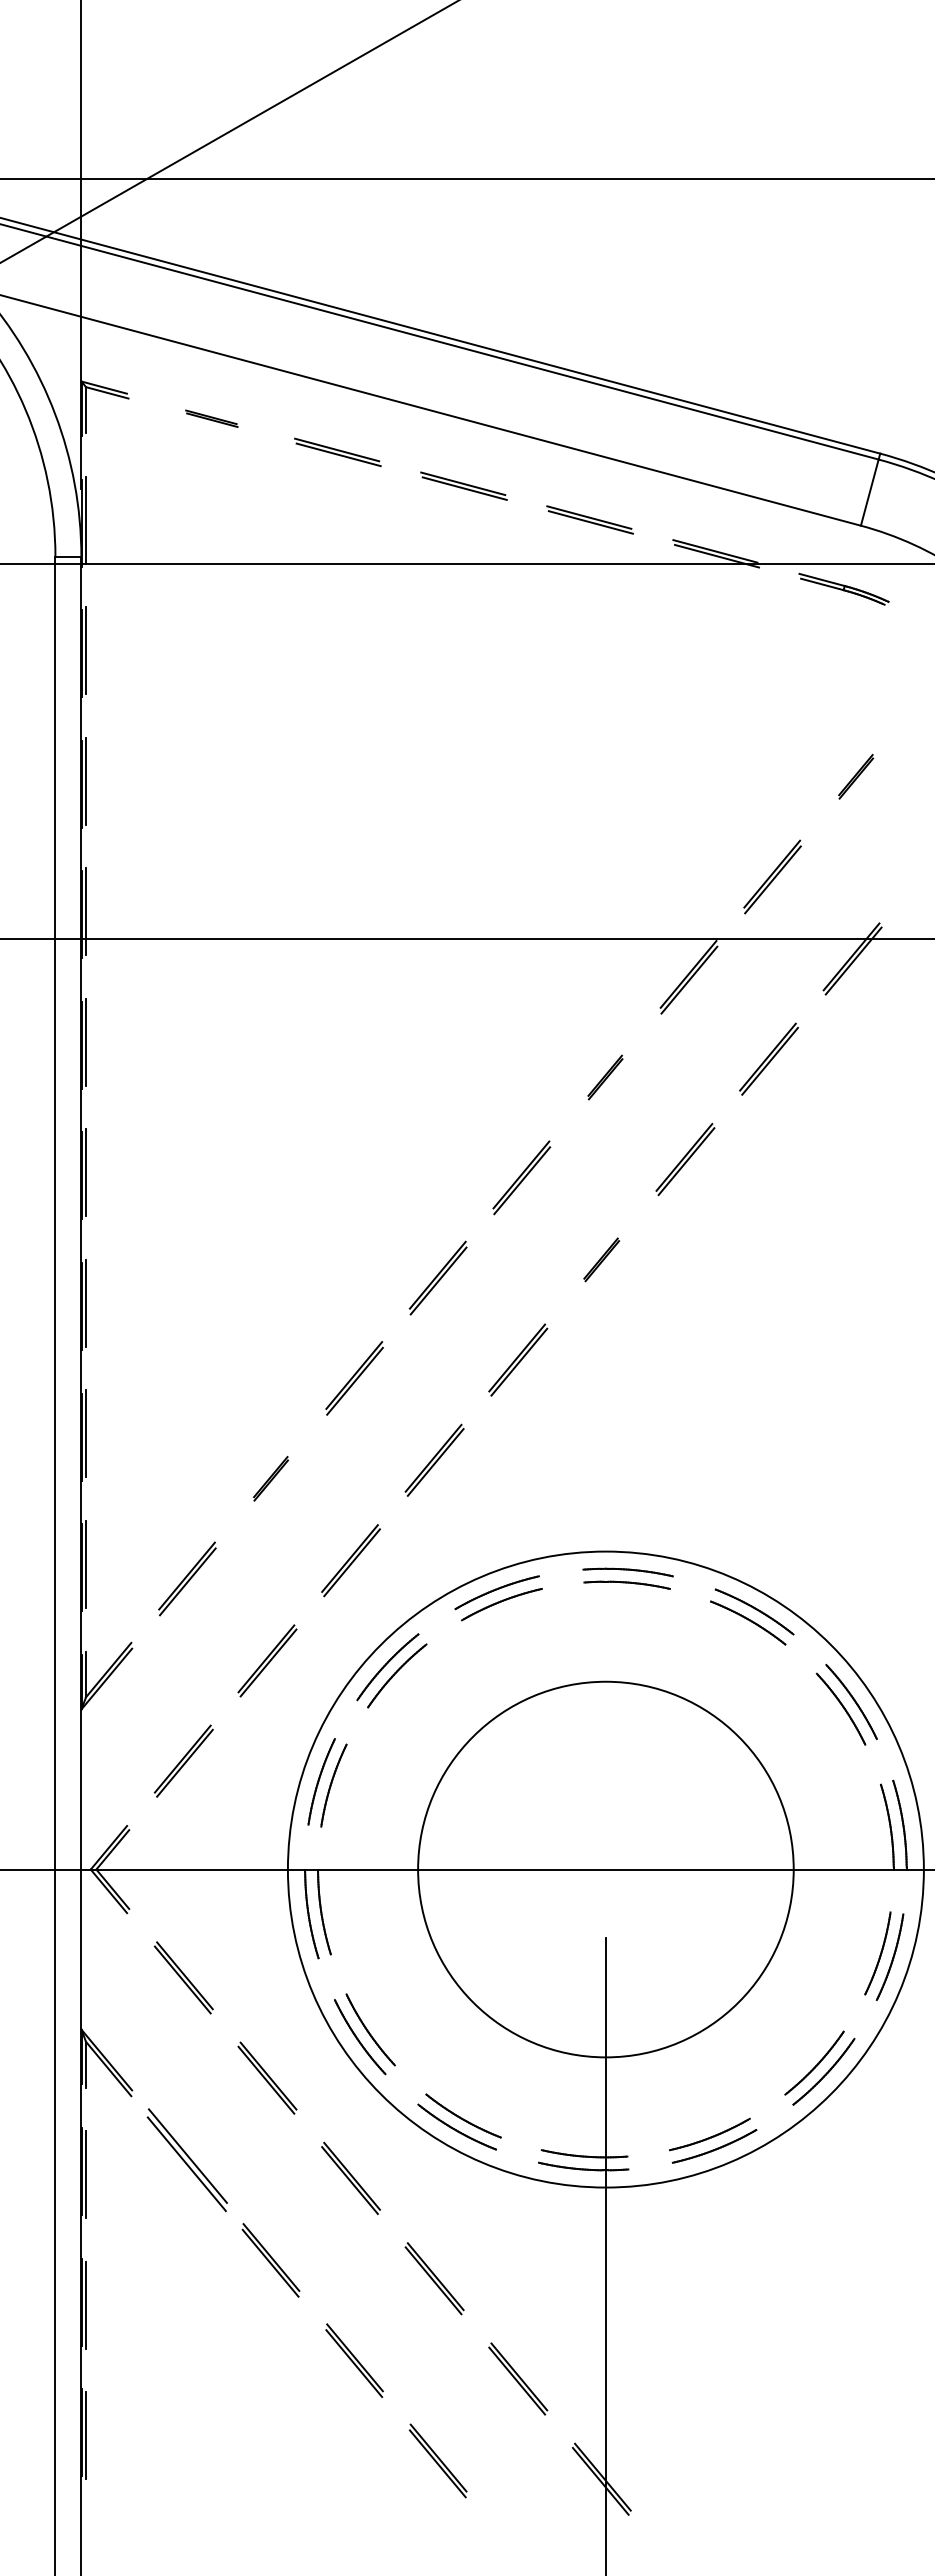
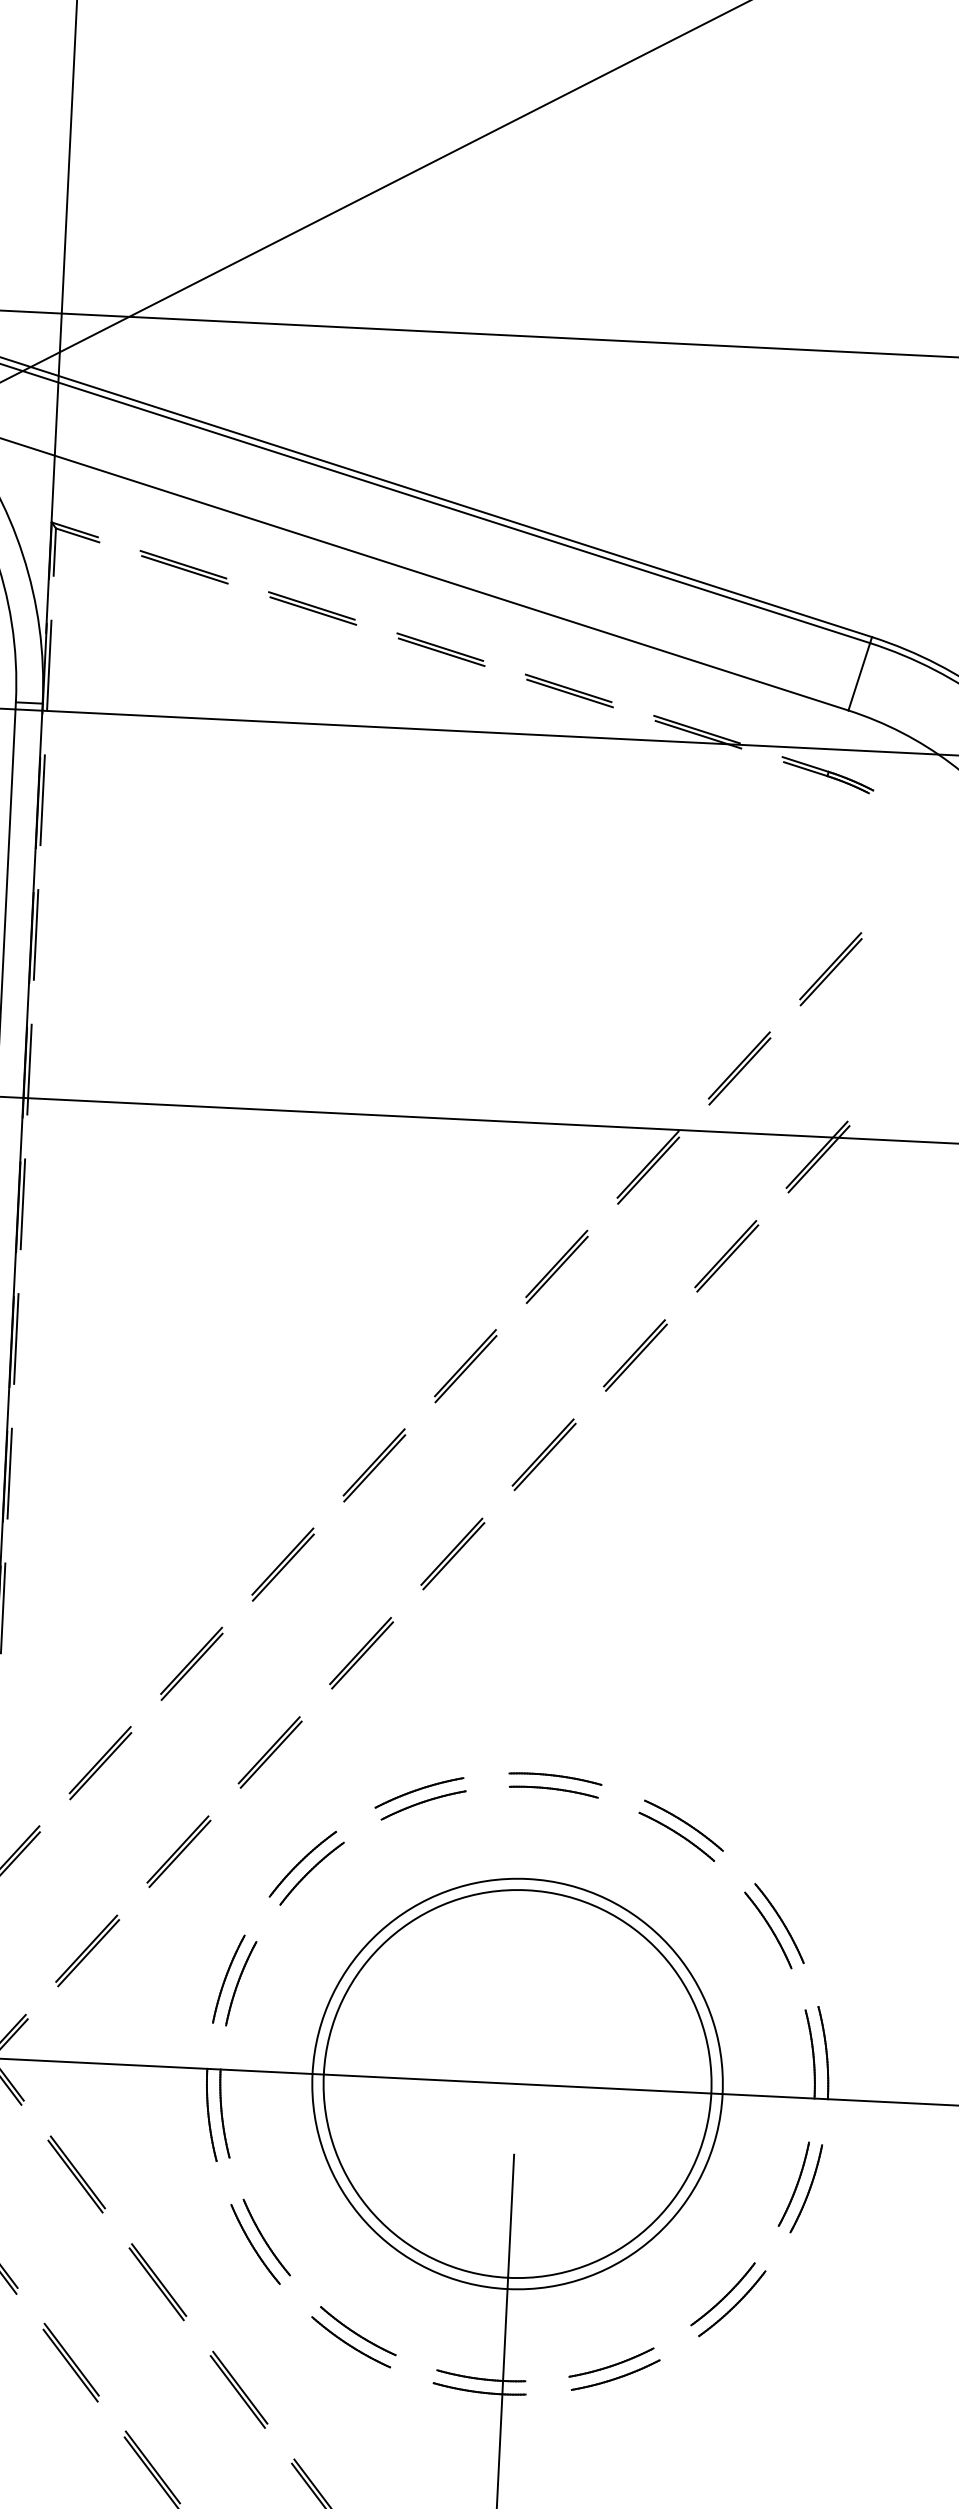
part: (211, 418) -> (183, 567), size x1.67
part: (855, 776) -> (830, 968), size x1.67
part: (605, 1077) -> (557, 1266), size x1.67
part: (601, 1259) -> (543, 1454), size x1.67
part: (270, 1478) -> (191, 1663), size x1.67
circle: (605, 1869) -> (517, 2083), size x0.62
part: (187, 2159) -> (71, 2362), size x0.71

